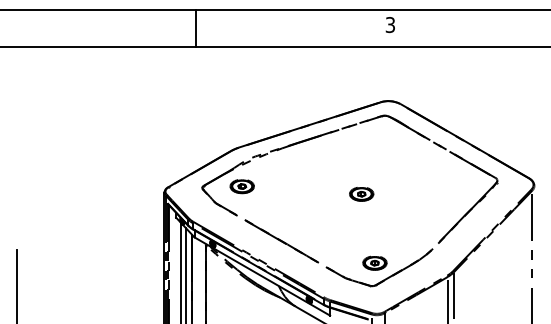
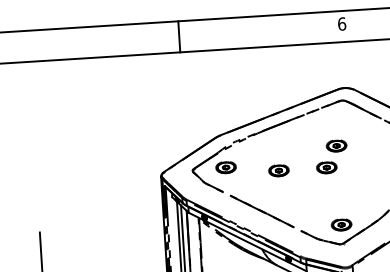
text: (390, 25) -> (342, 24), 3 -> 6
part: (374, 168) -> (336, 145), added
part: (304, 194) -> (278, 170), added

